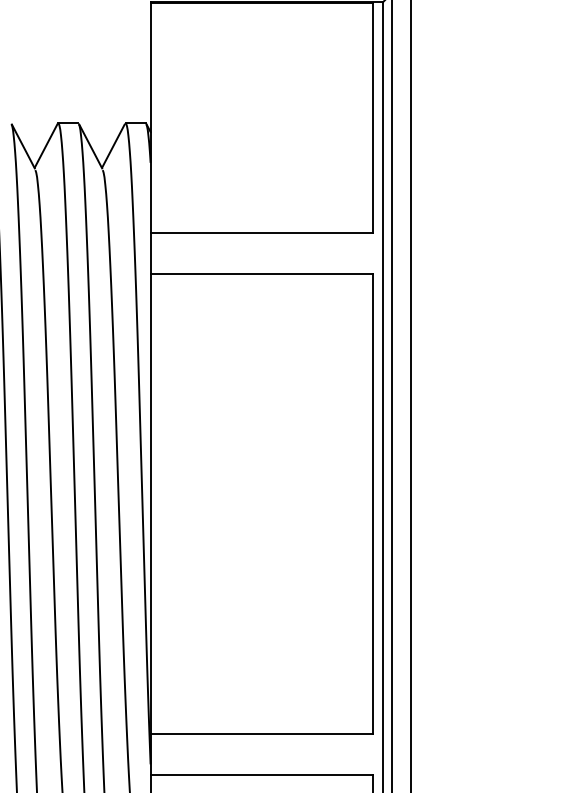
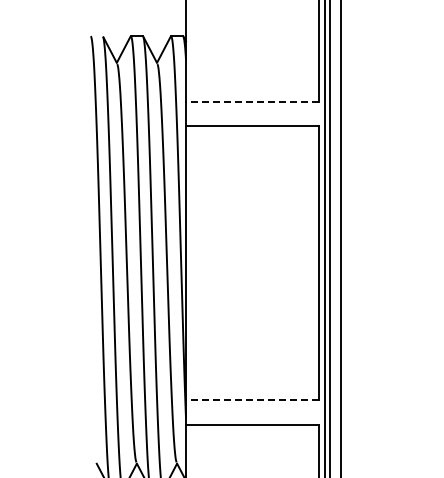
line: (260, 232) -> (251, 101), solid -> dashed
line: (260, 733) -> (251, 400), solid -> dashed

